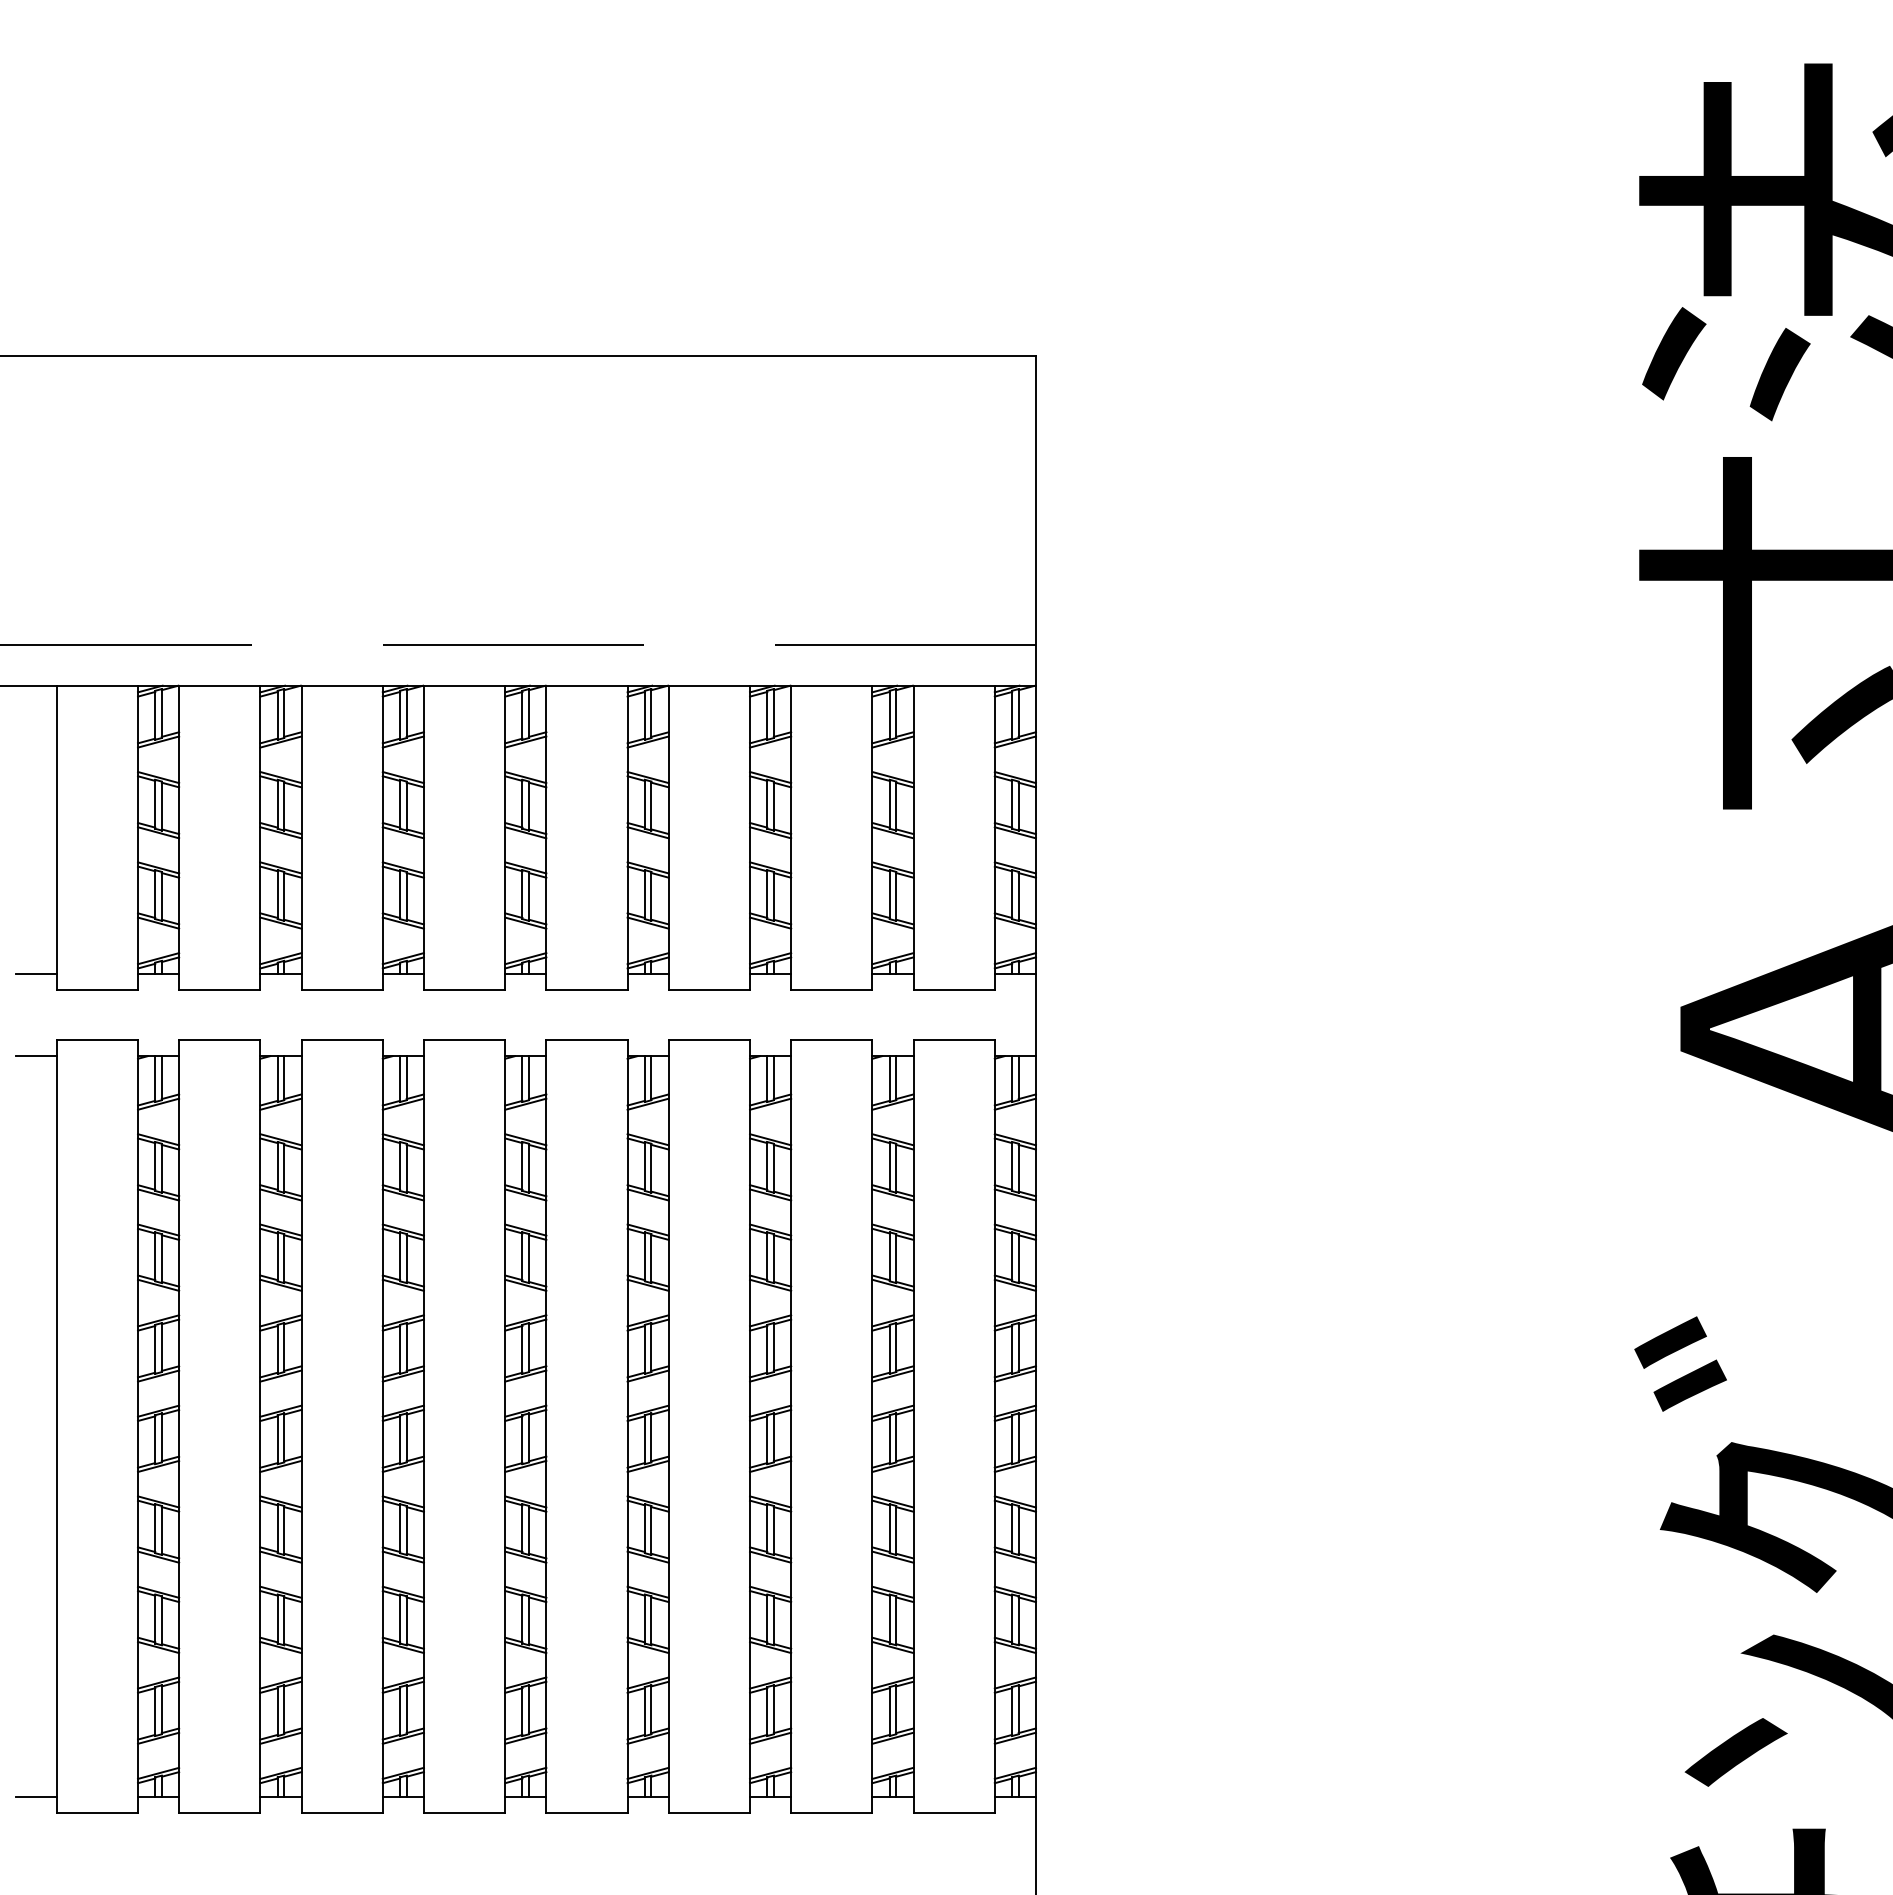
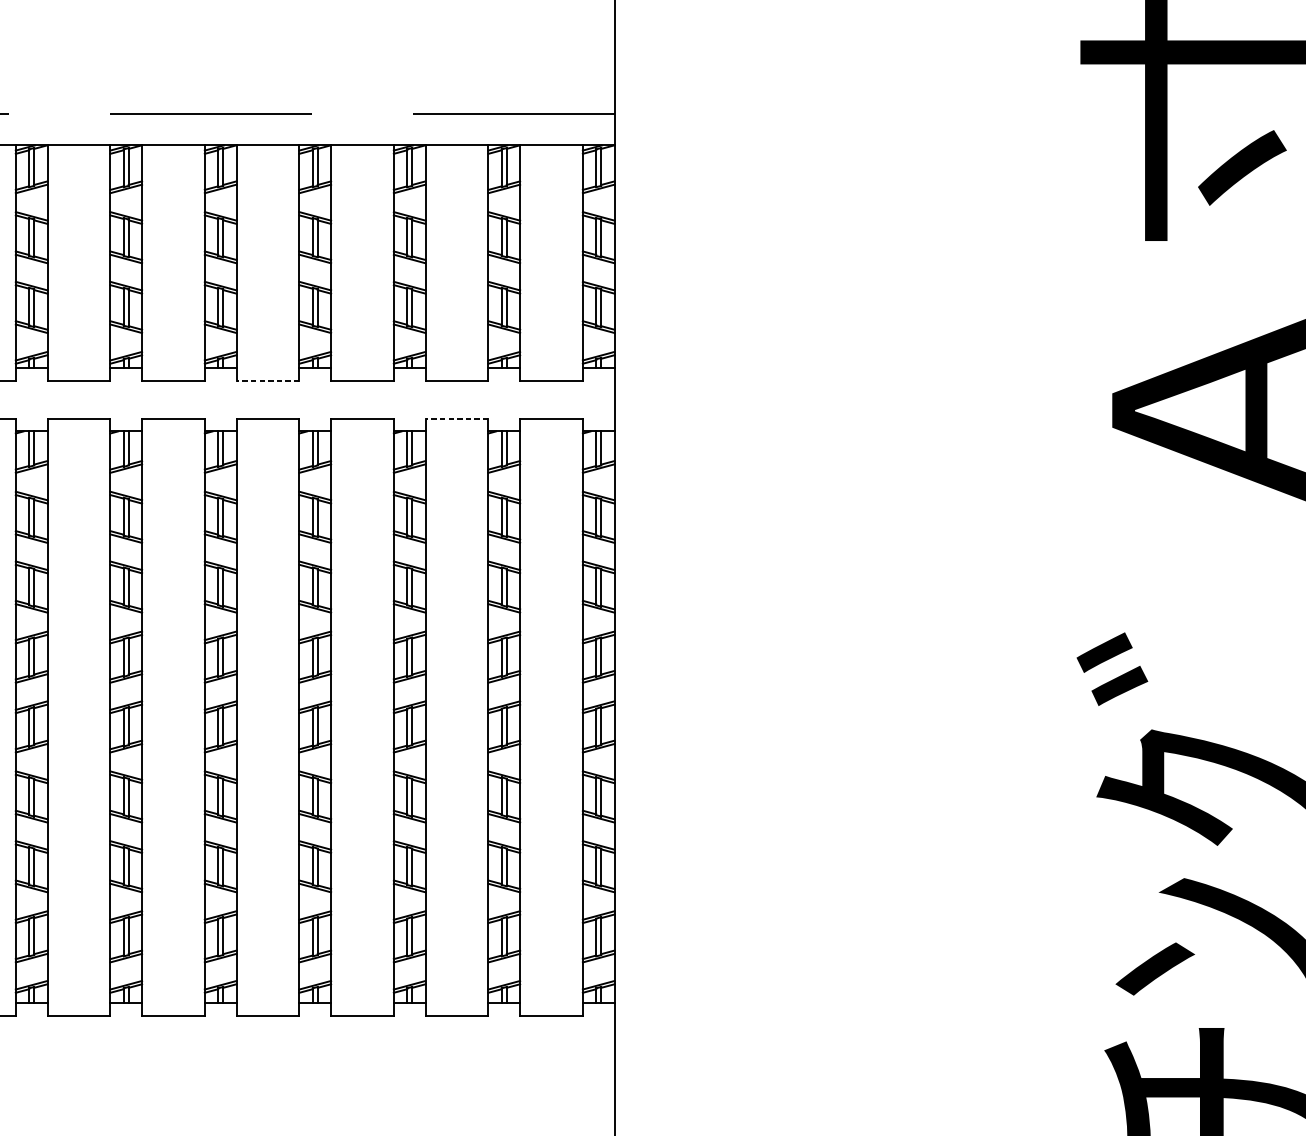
line: (586, 990) -> (267, 380), solid -> dashed
line: (831, 1039) -> (456, 418), solid -> dashed

